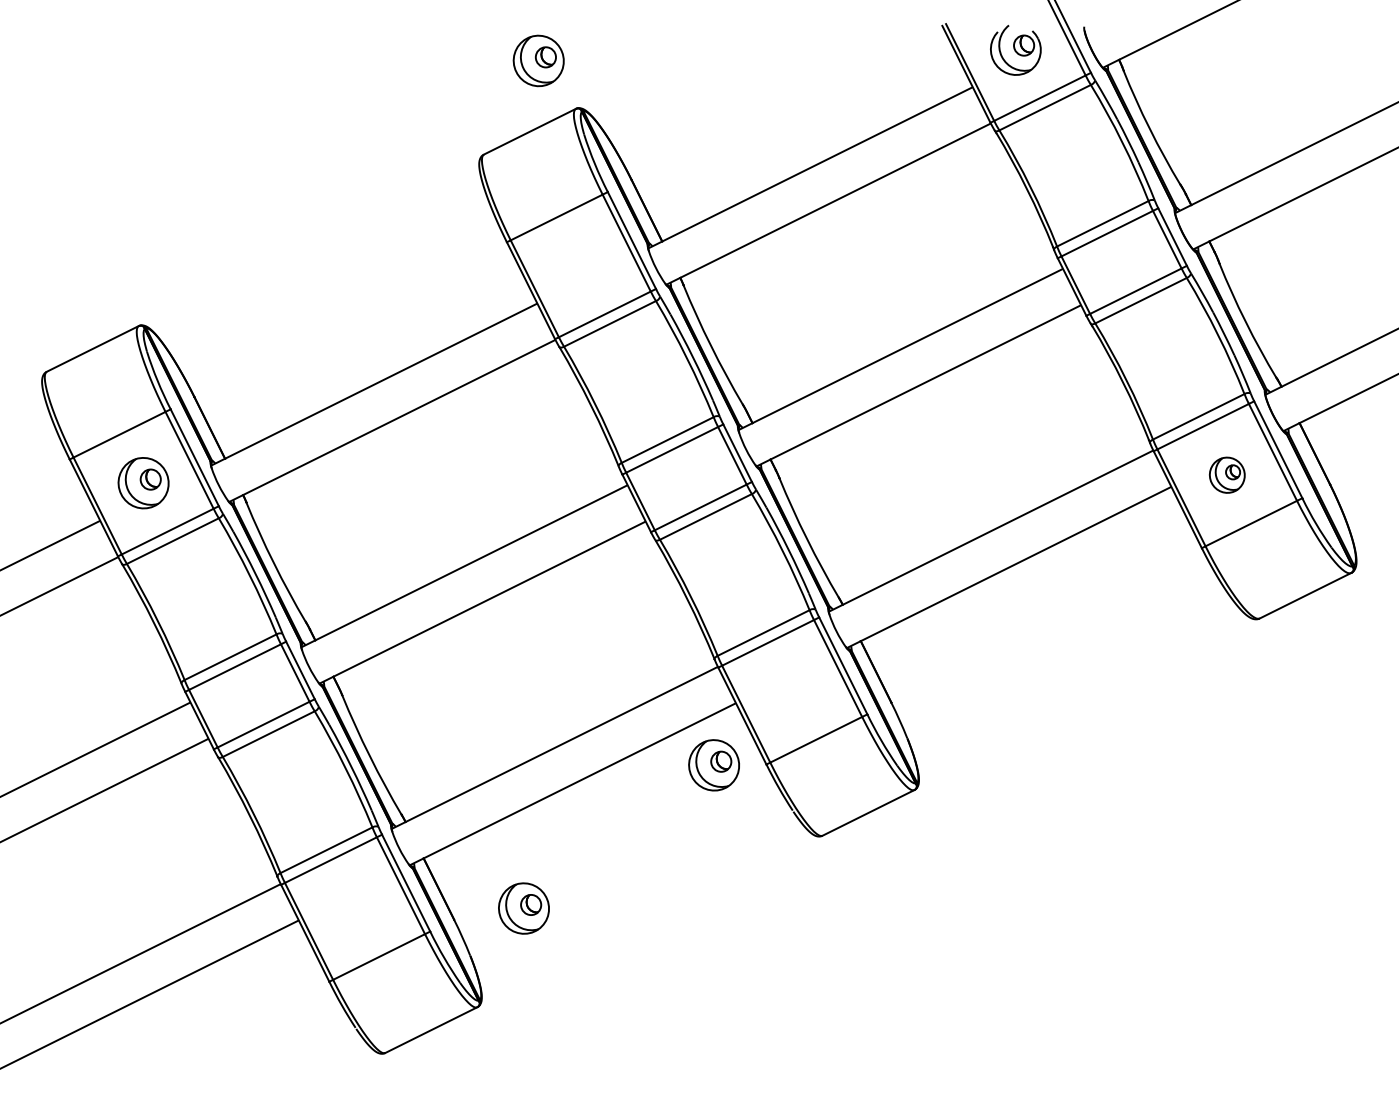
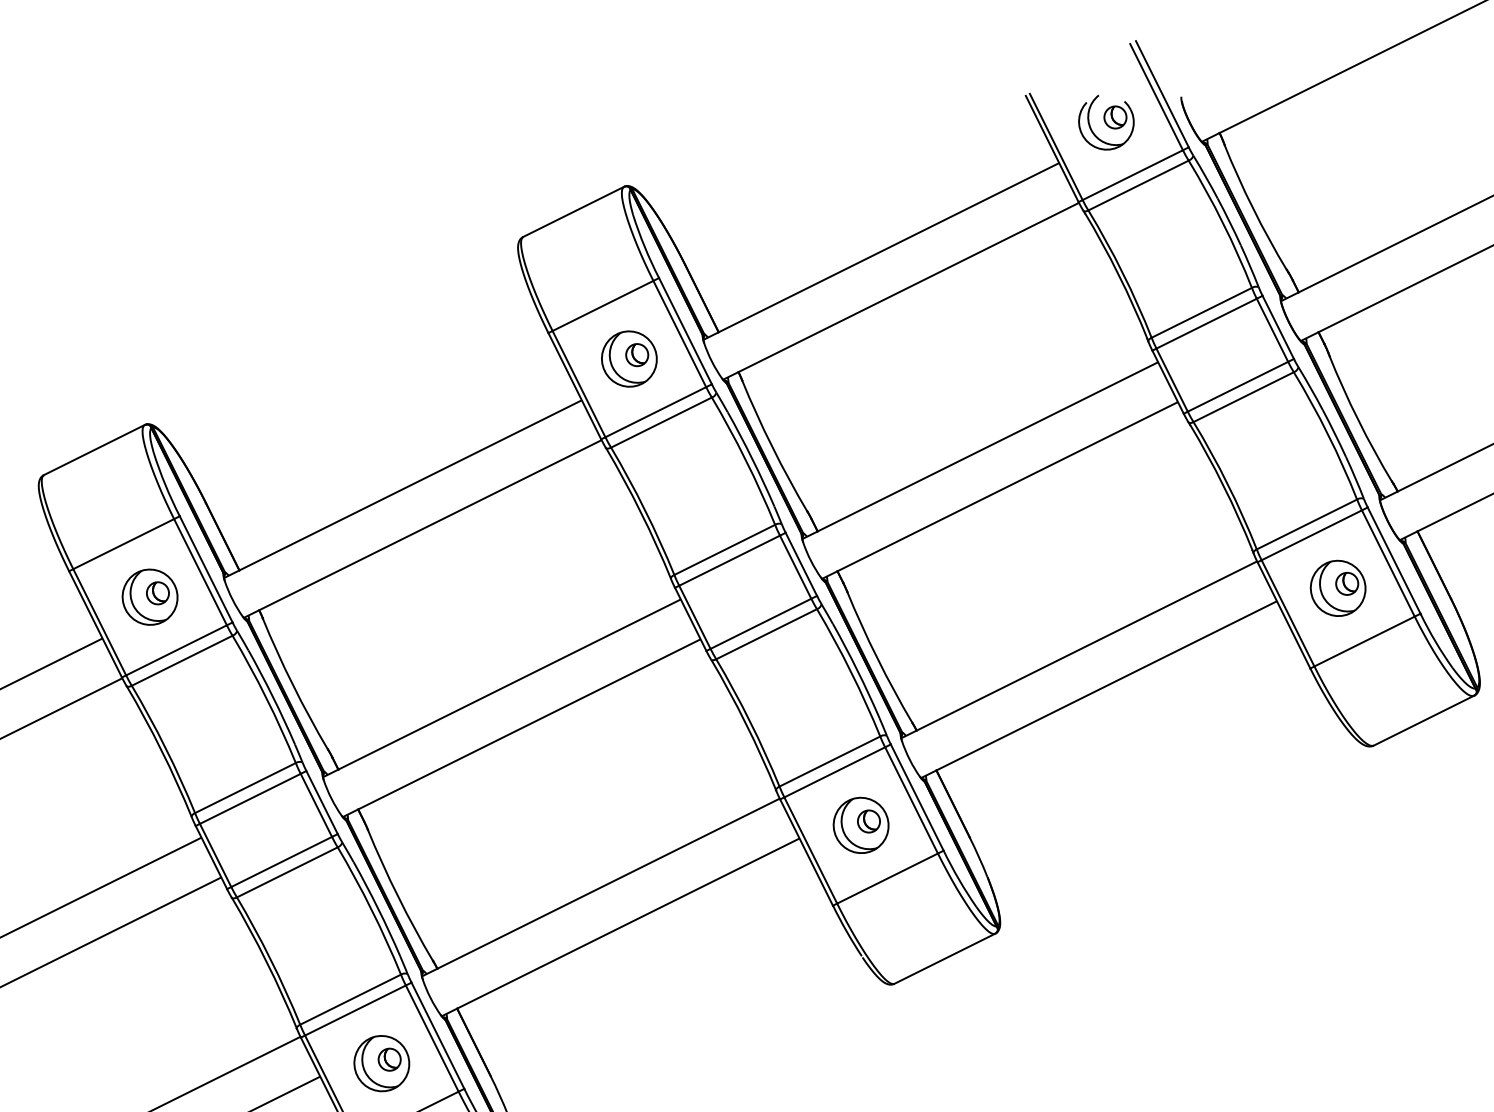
part: (538, 60) -> (629, 358), moved
part: (1227, 475) -> (1338, 588), size x1.43
part: (713, 765) -> (860, 825), moved
part: (523, 908) -> (381, 1063), moved

